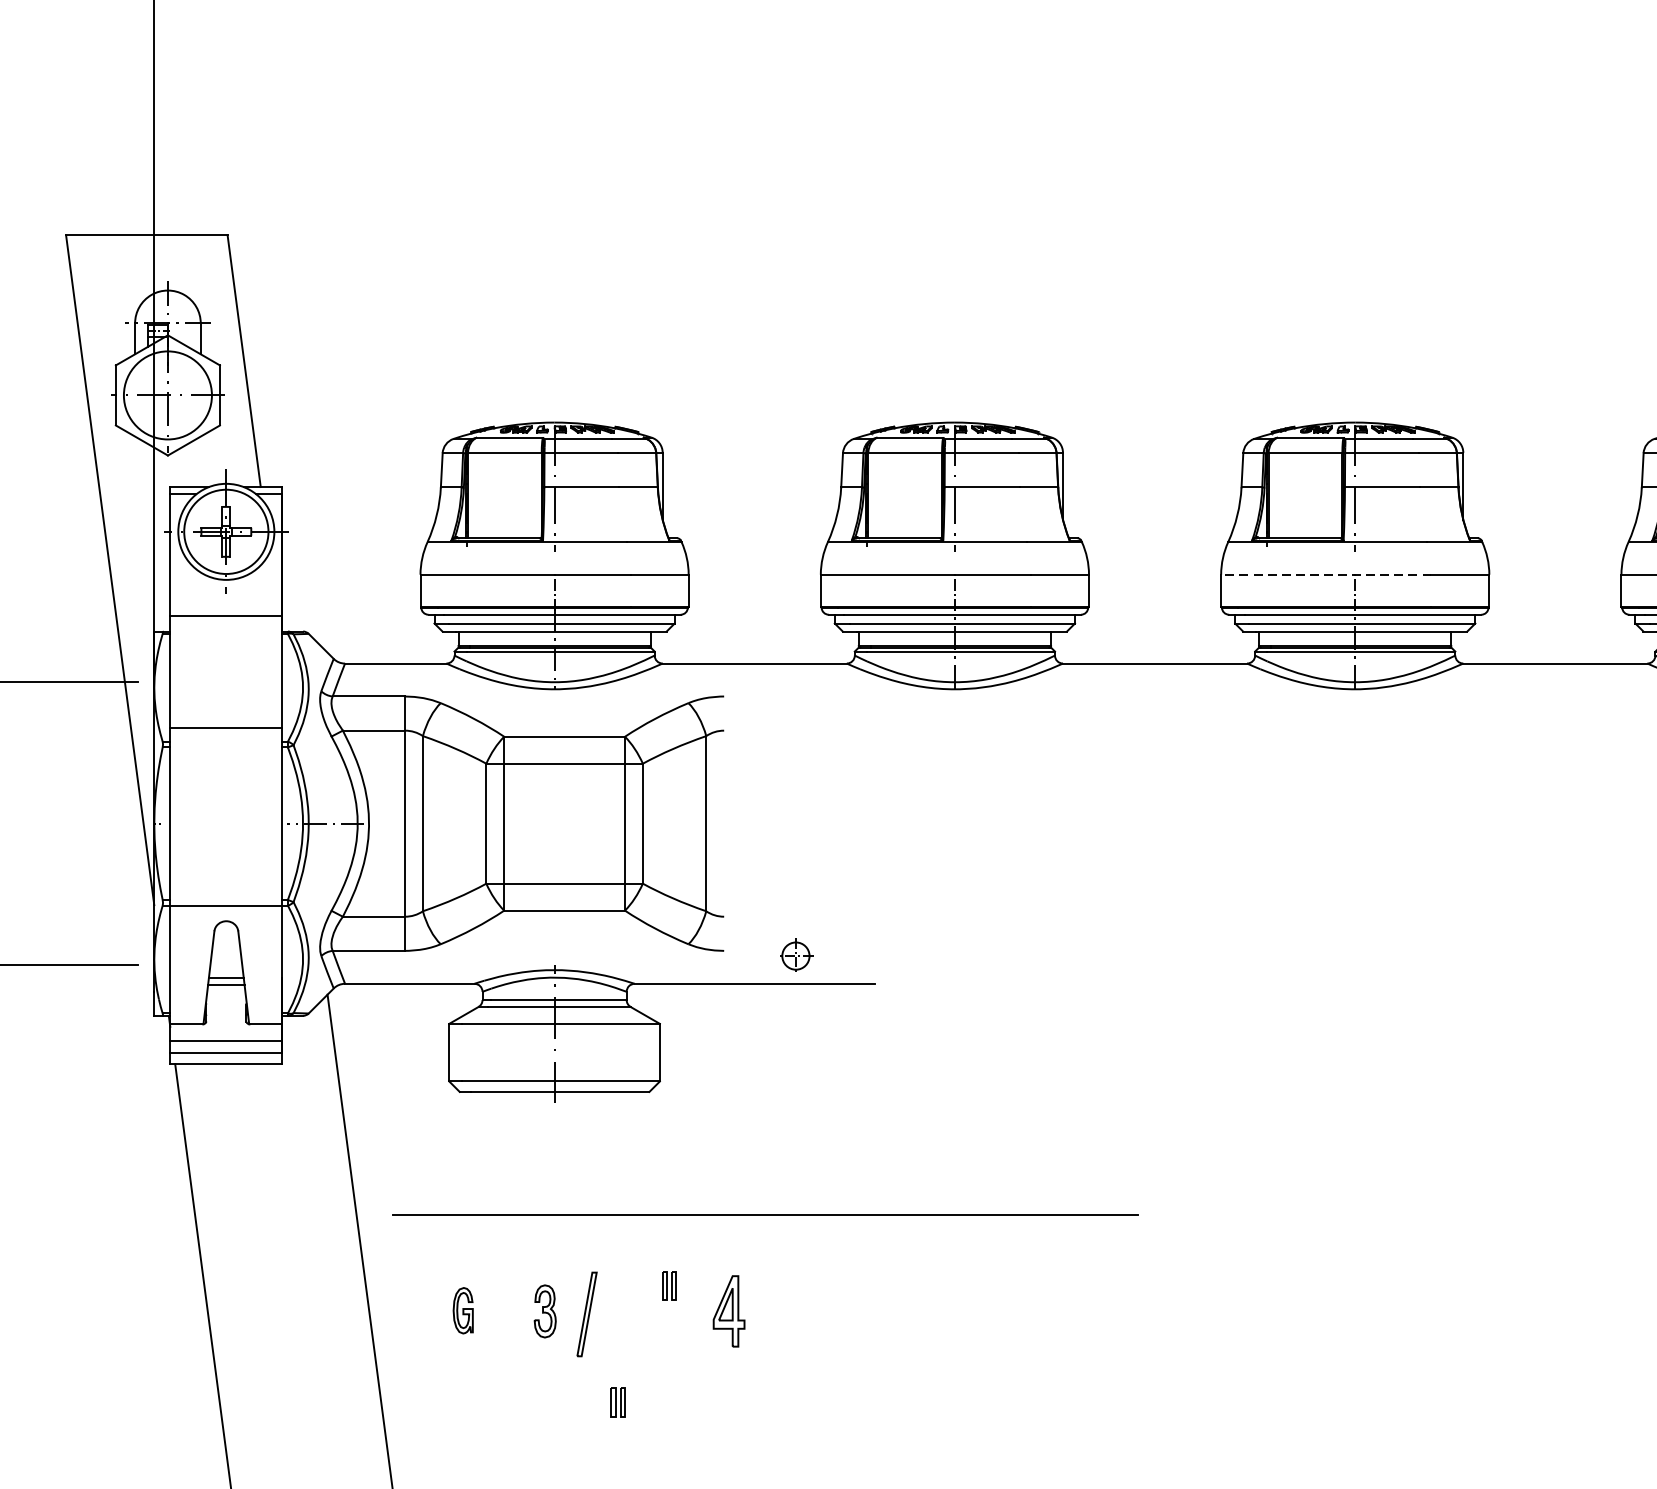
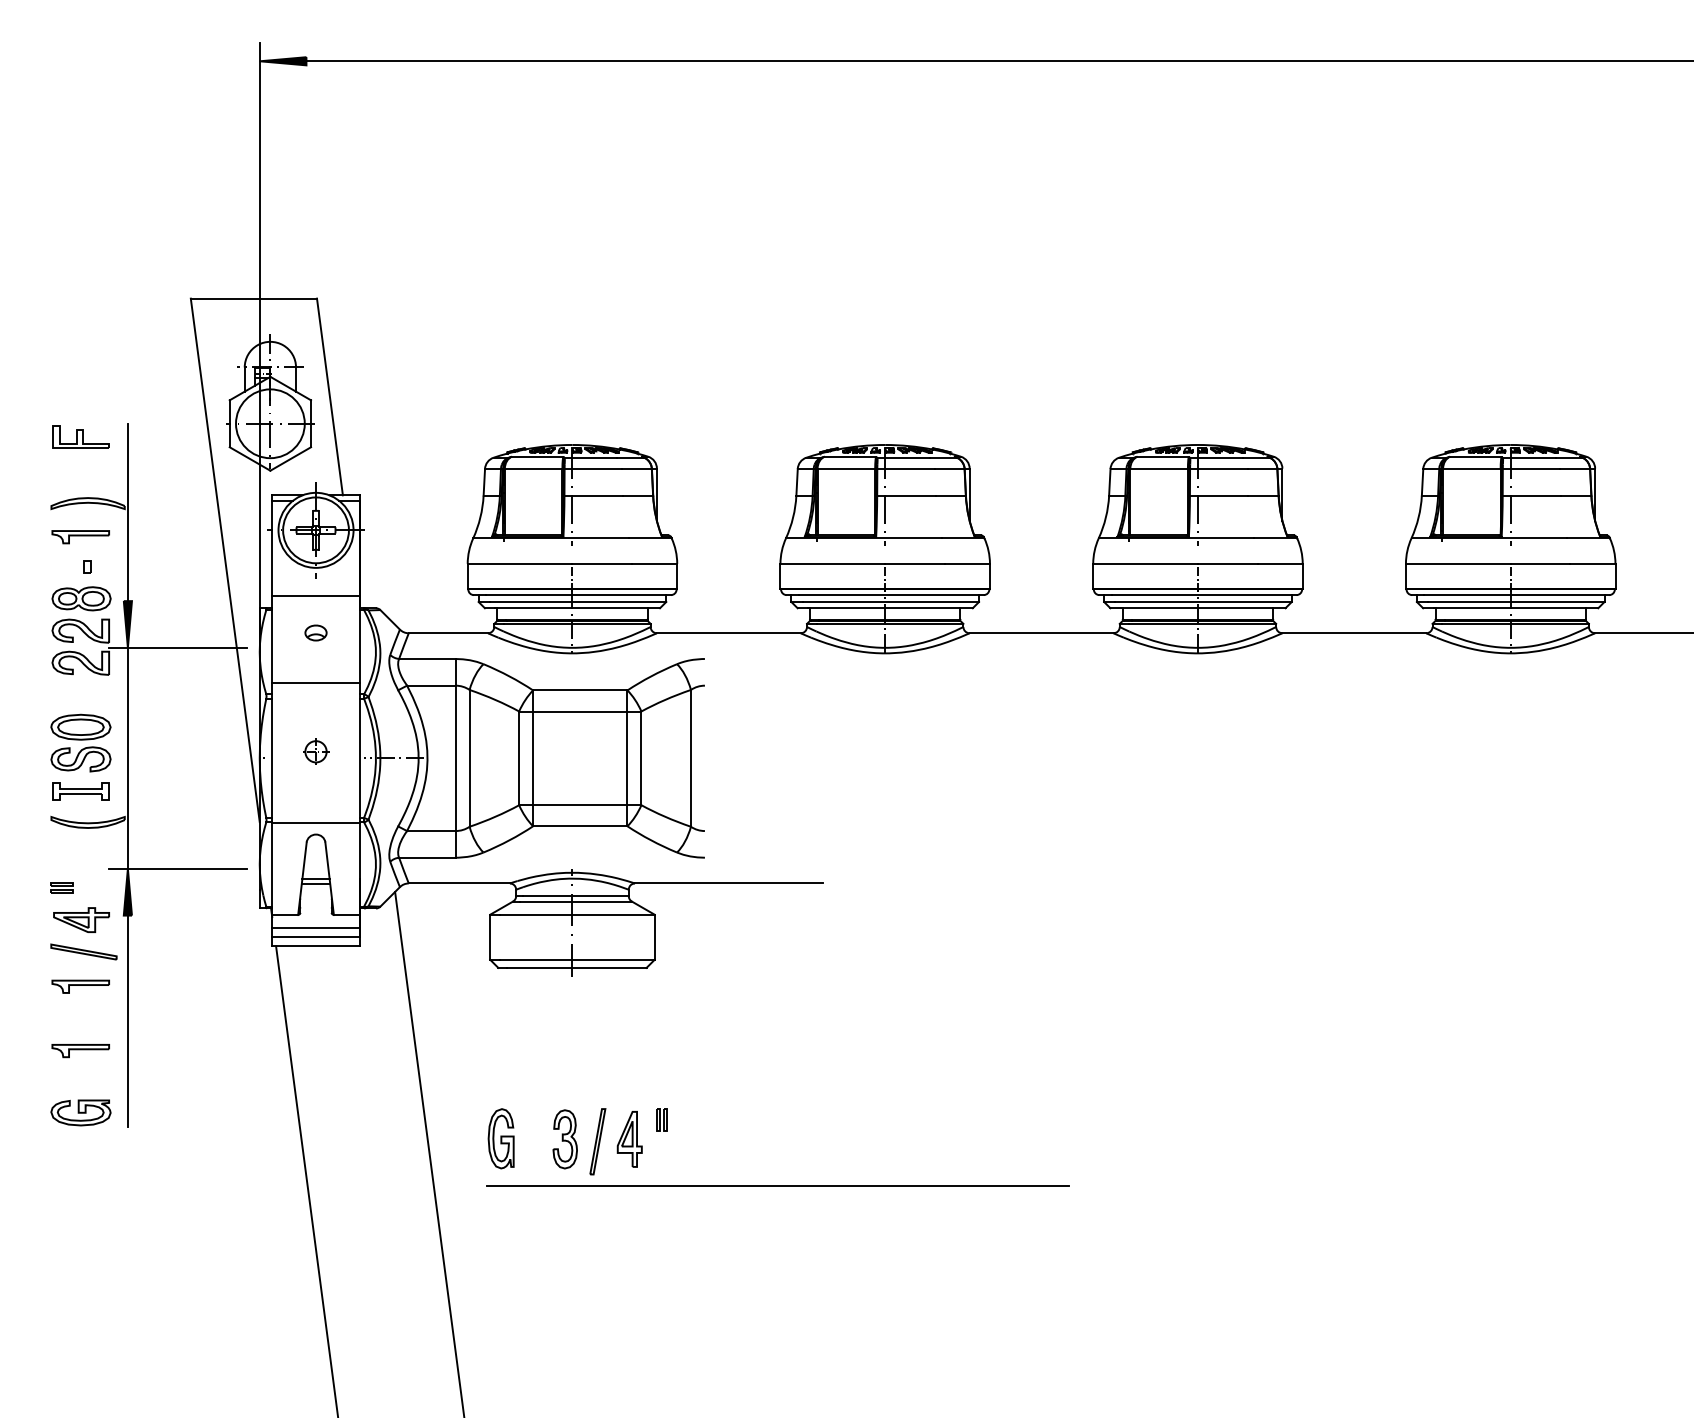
line: (1325, 574) -> (1174, 563), dashed -> solid
part: (225, 662) -> (315, 632), added
part: (796, 955) -> (316, 751), moved
line: (764, 1214) -> (777, 1185), moved
part: (462, 1310) -> (500, 1138), size x1.67
part: (544, 1311) -> (564, 1139), size x1.43
part: (728, 1311) -> (629, 1139), moved
part: (617, 1402) -> (621, 1210), removed

